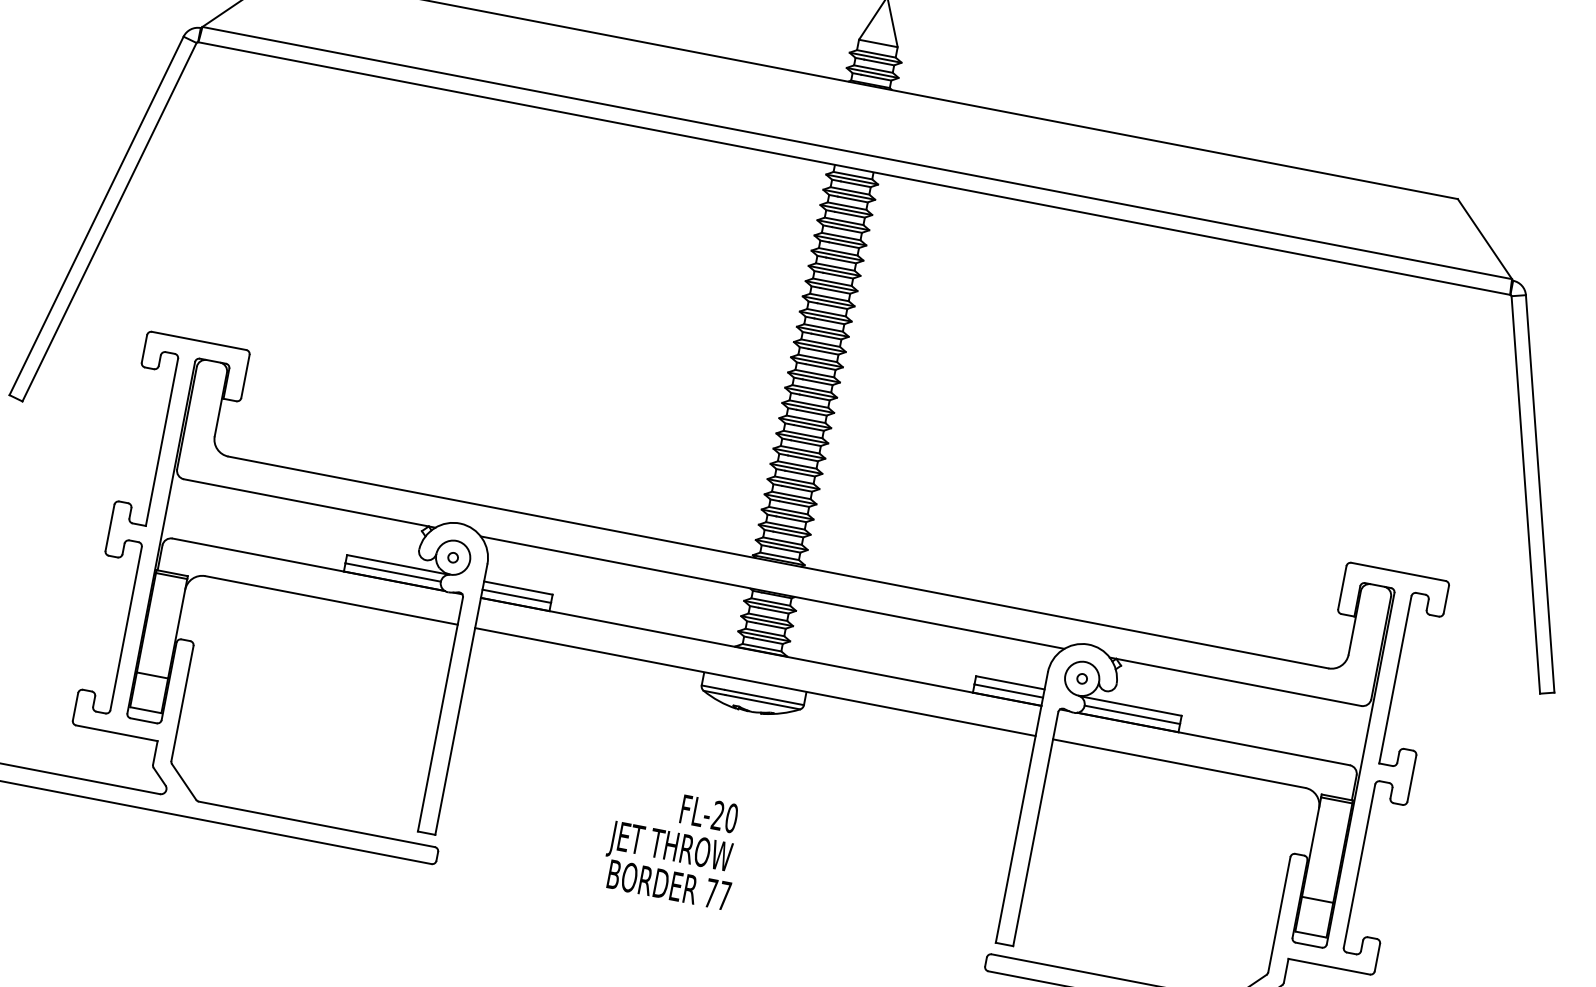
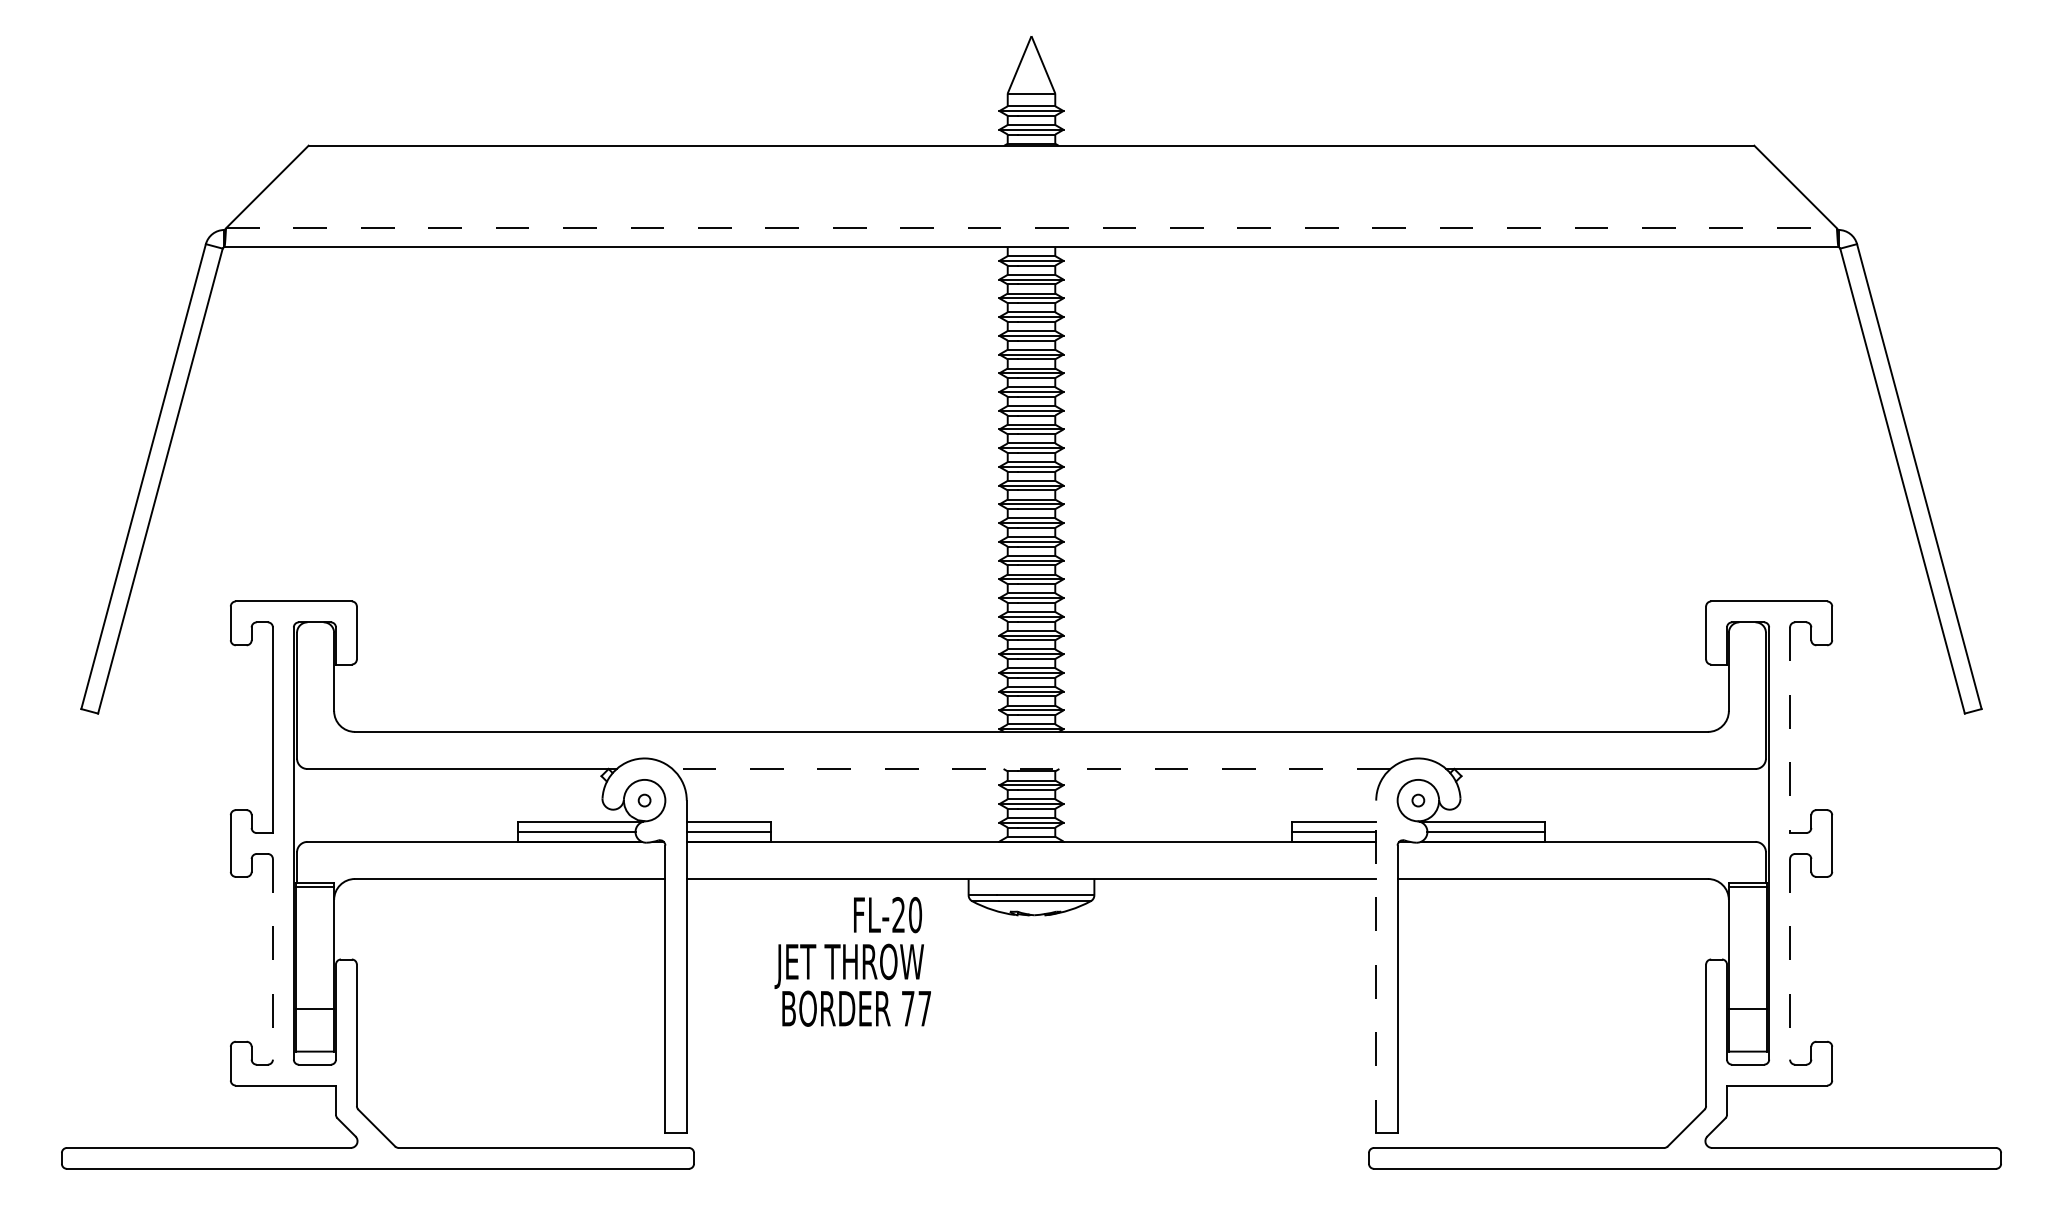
line: (857, 153) -> (1031, 228), solid -> dashed
line: (771, 592) -> (1030, 769), solid -> dashed
line: (125, 628) -> (272, 959), solid -> dashed
line: (1395, 680) -> (1790, 730), solid -> dashed
line: (1022, 807) -> (1376, 966), solid -> dashed
text: (673, 846) -> (852, 961), moved
line: (1359, 866) -> (1790, 959), solid -> dashed

